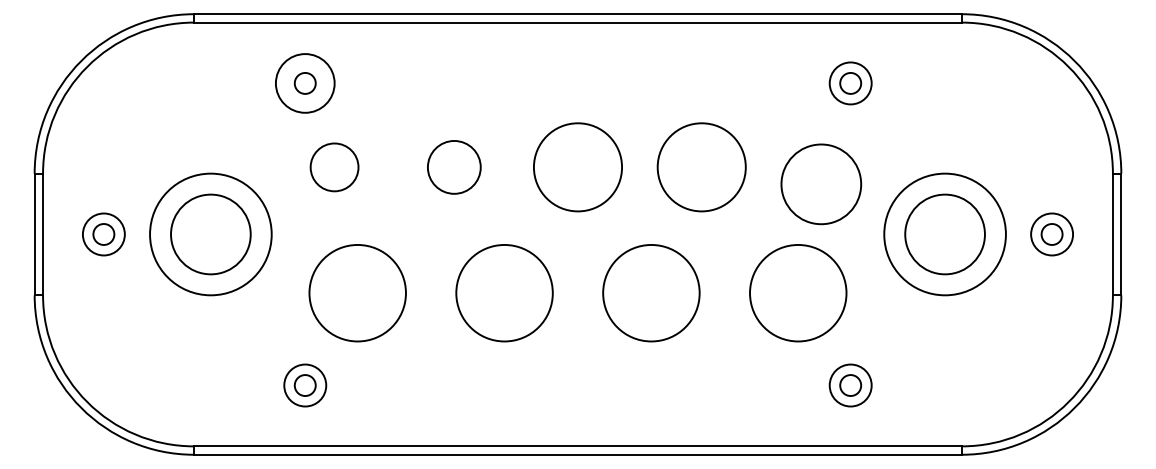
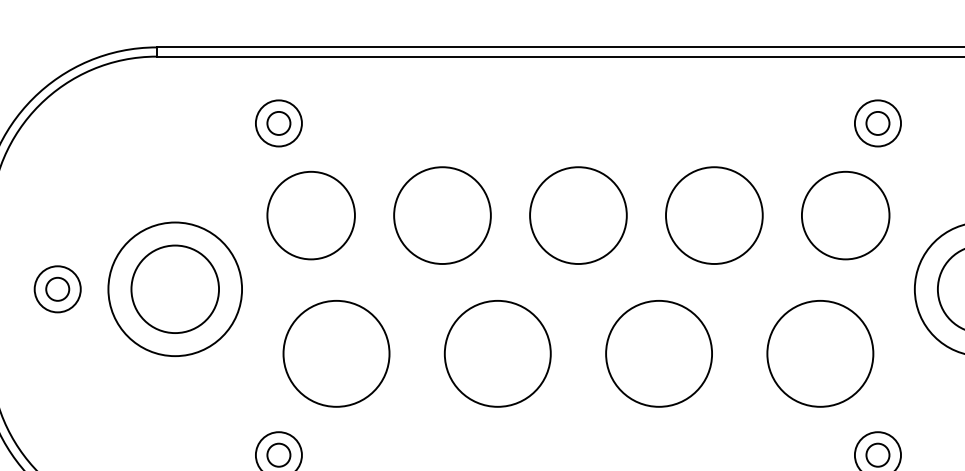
circle: (305, 83) -> (279, 123), size x0.71
circle: (334, 167) -> (311, 215), size x1.67
circle: (454, 167) -> (442, 215), size x1.67
circle: (821, 184) -> (845, 215), moved

